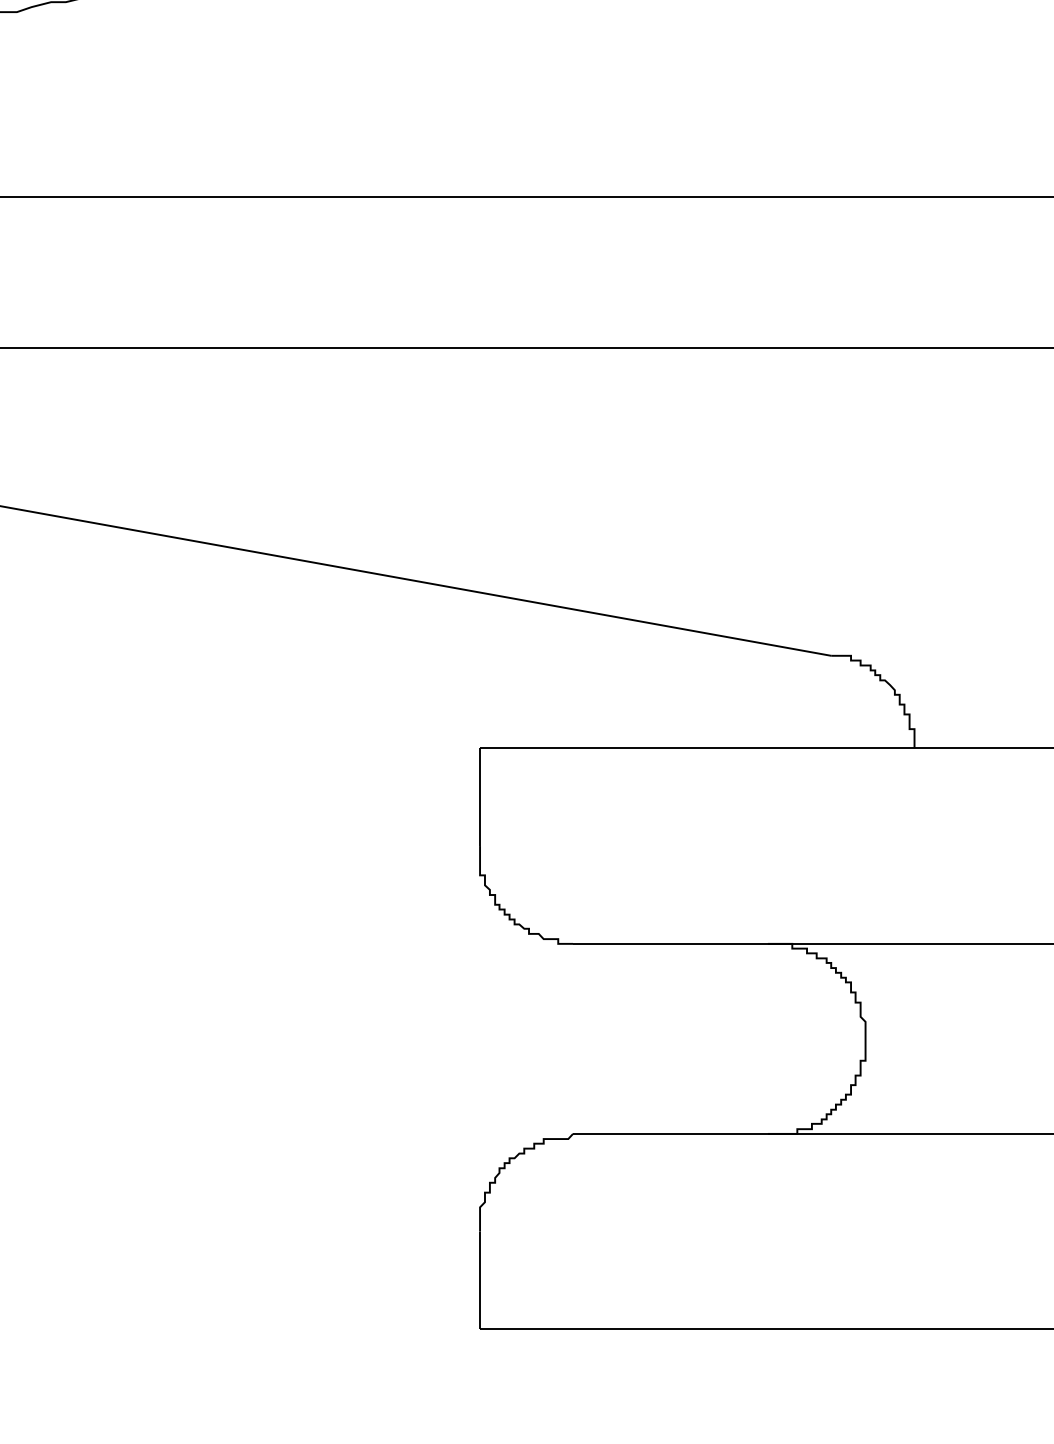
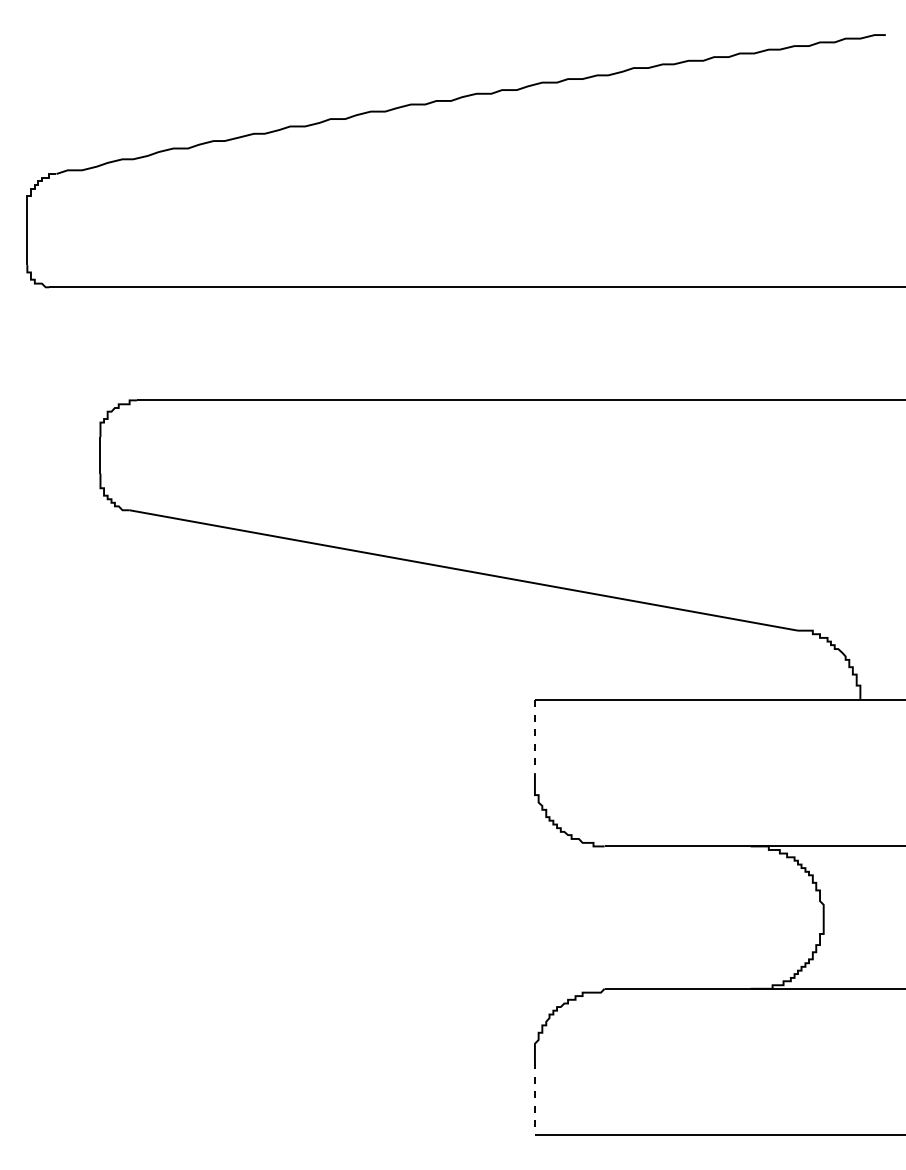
line: (479, 797) -> (534, 736), solid -> dashed
line: (479, 1280) -> (534, 1098), solid -> dashed

